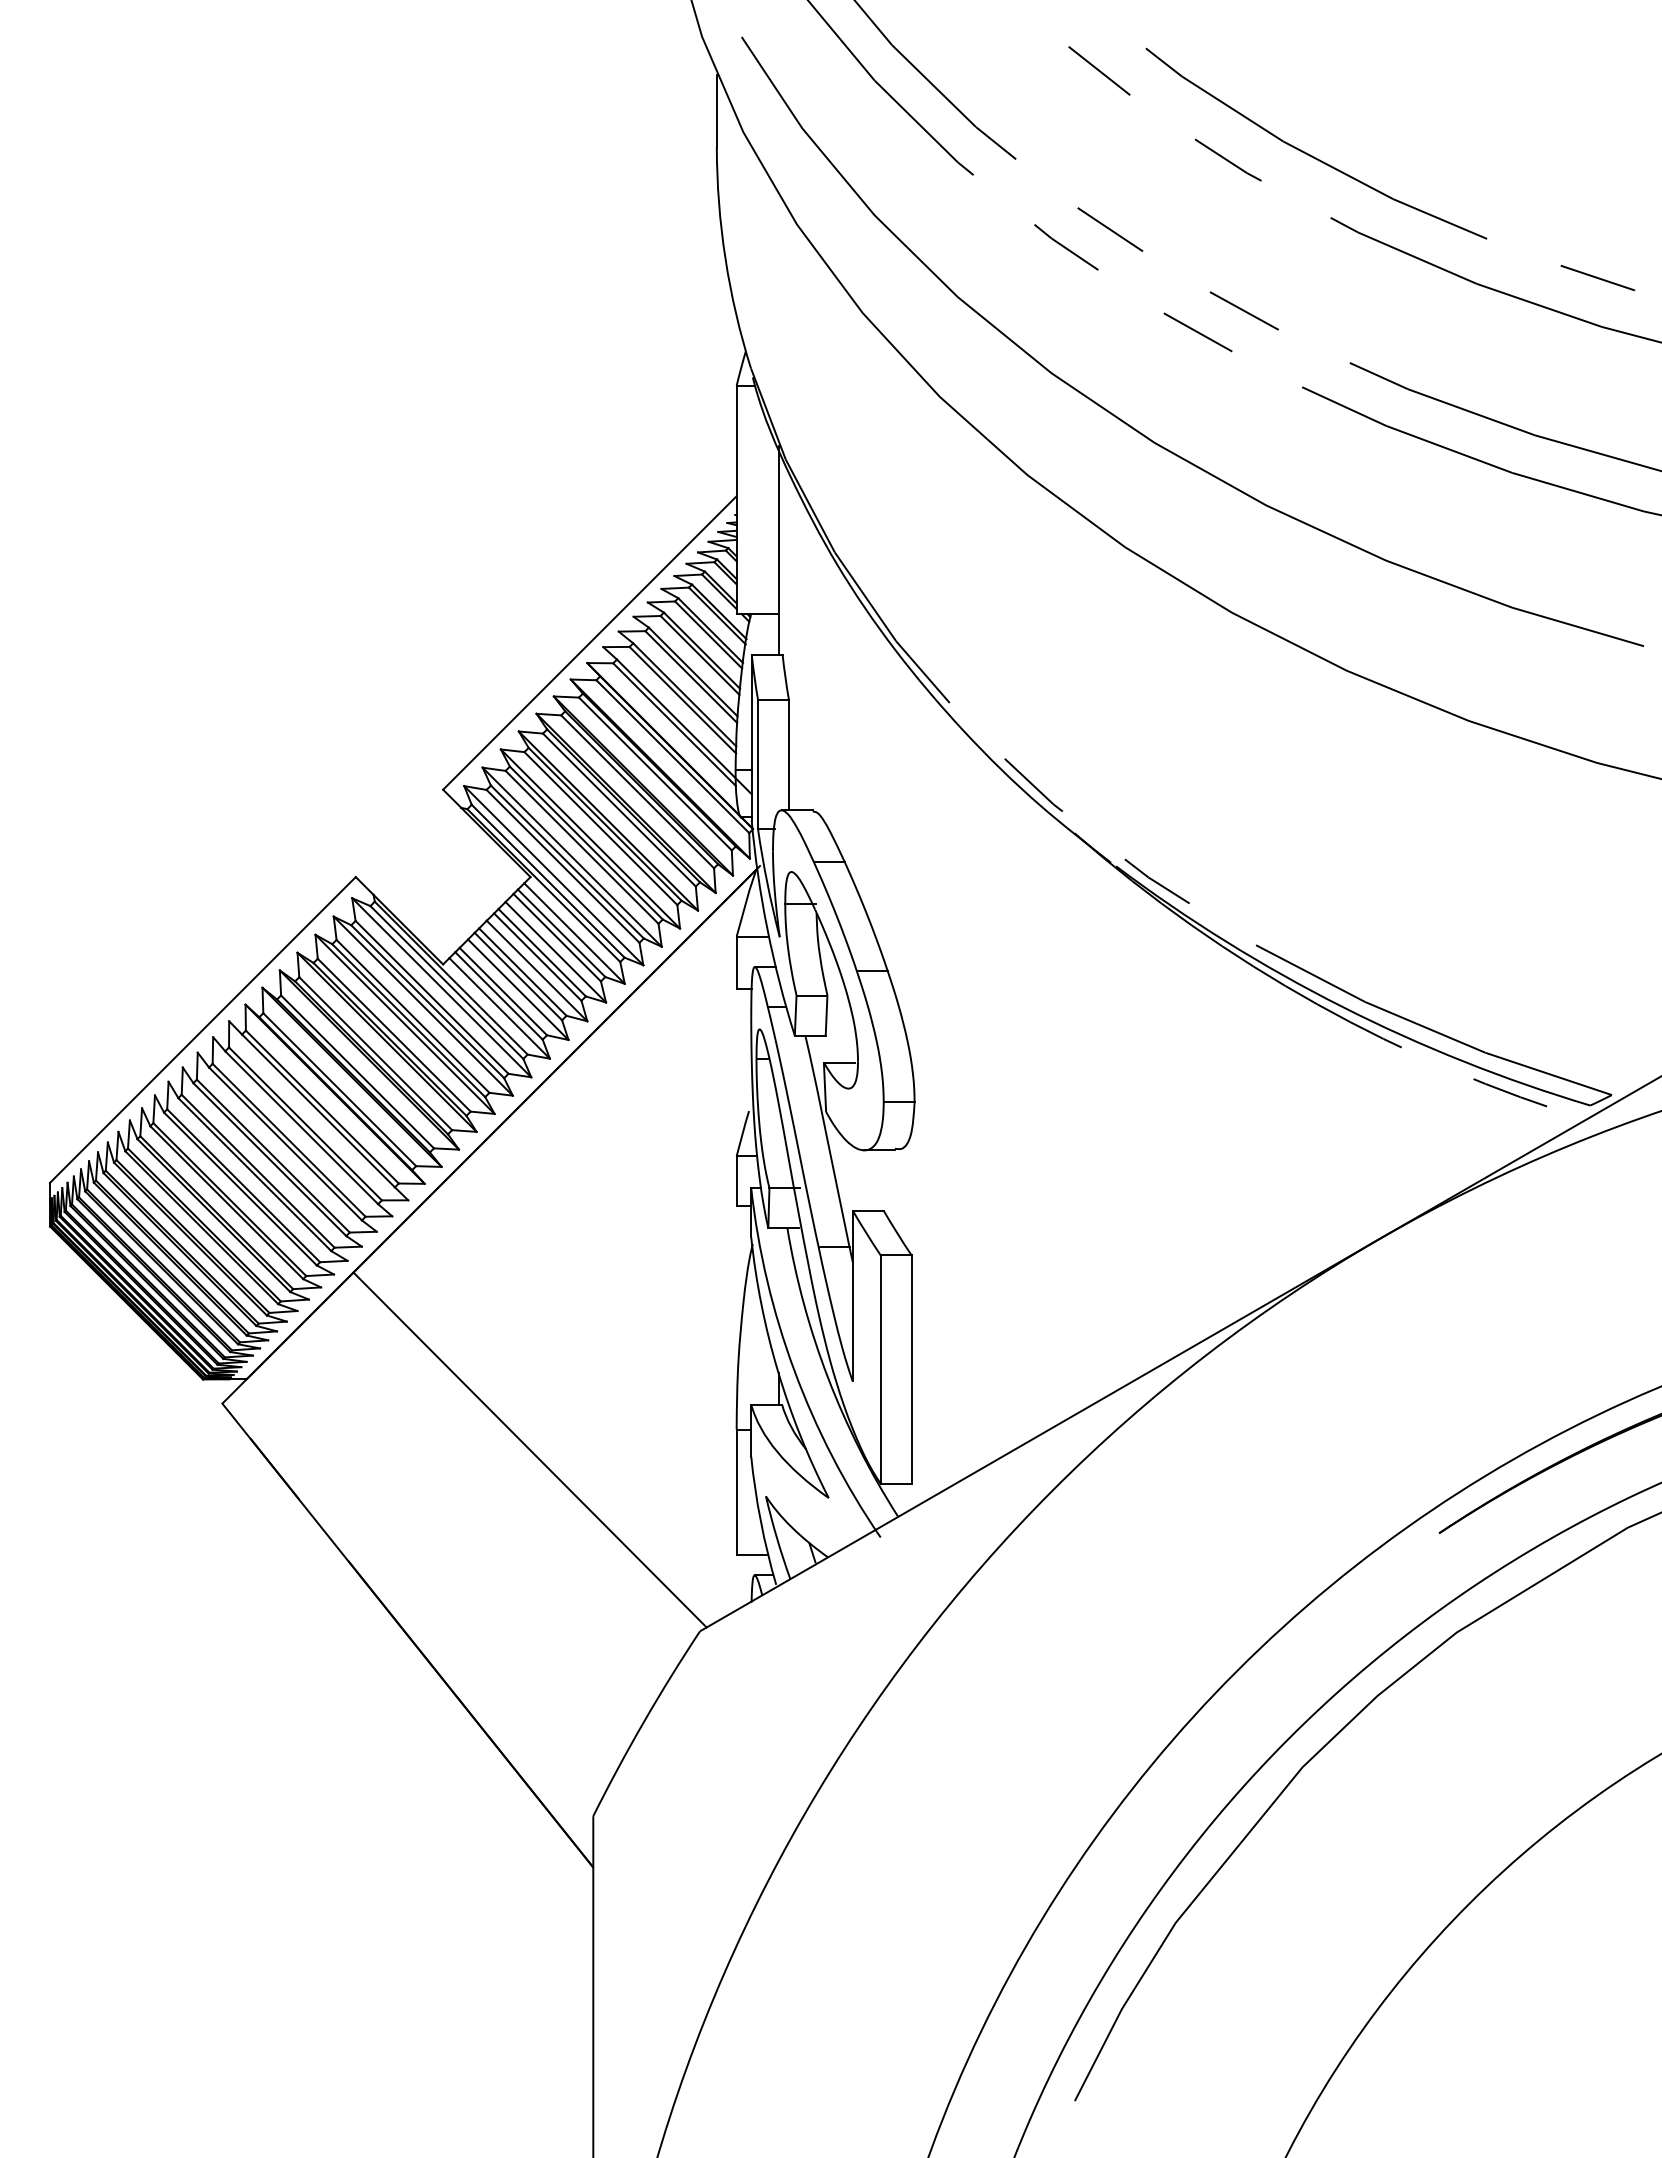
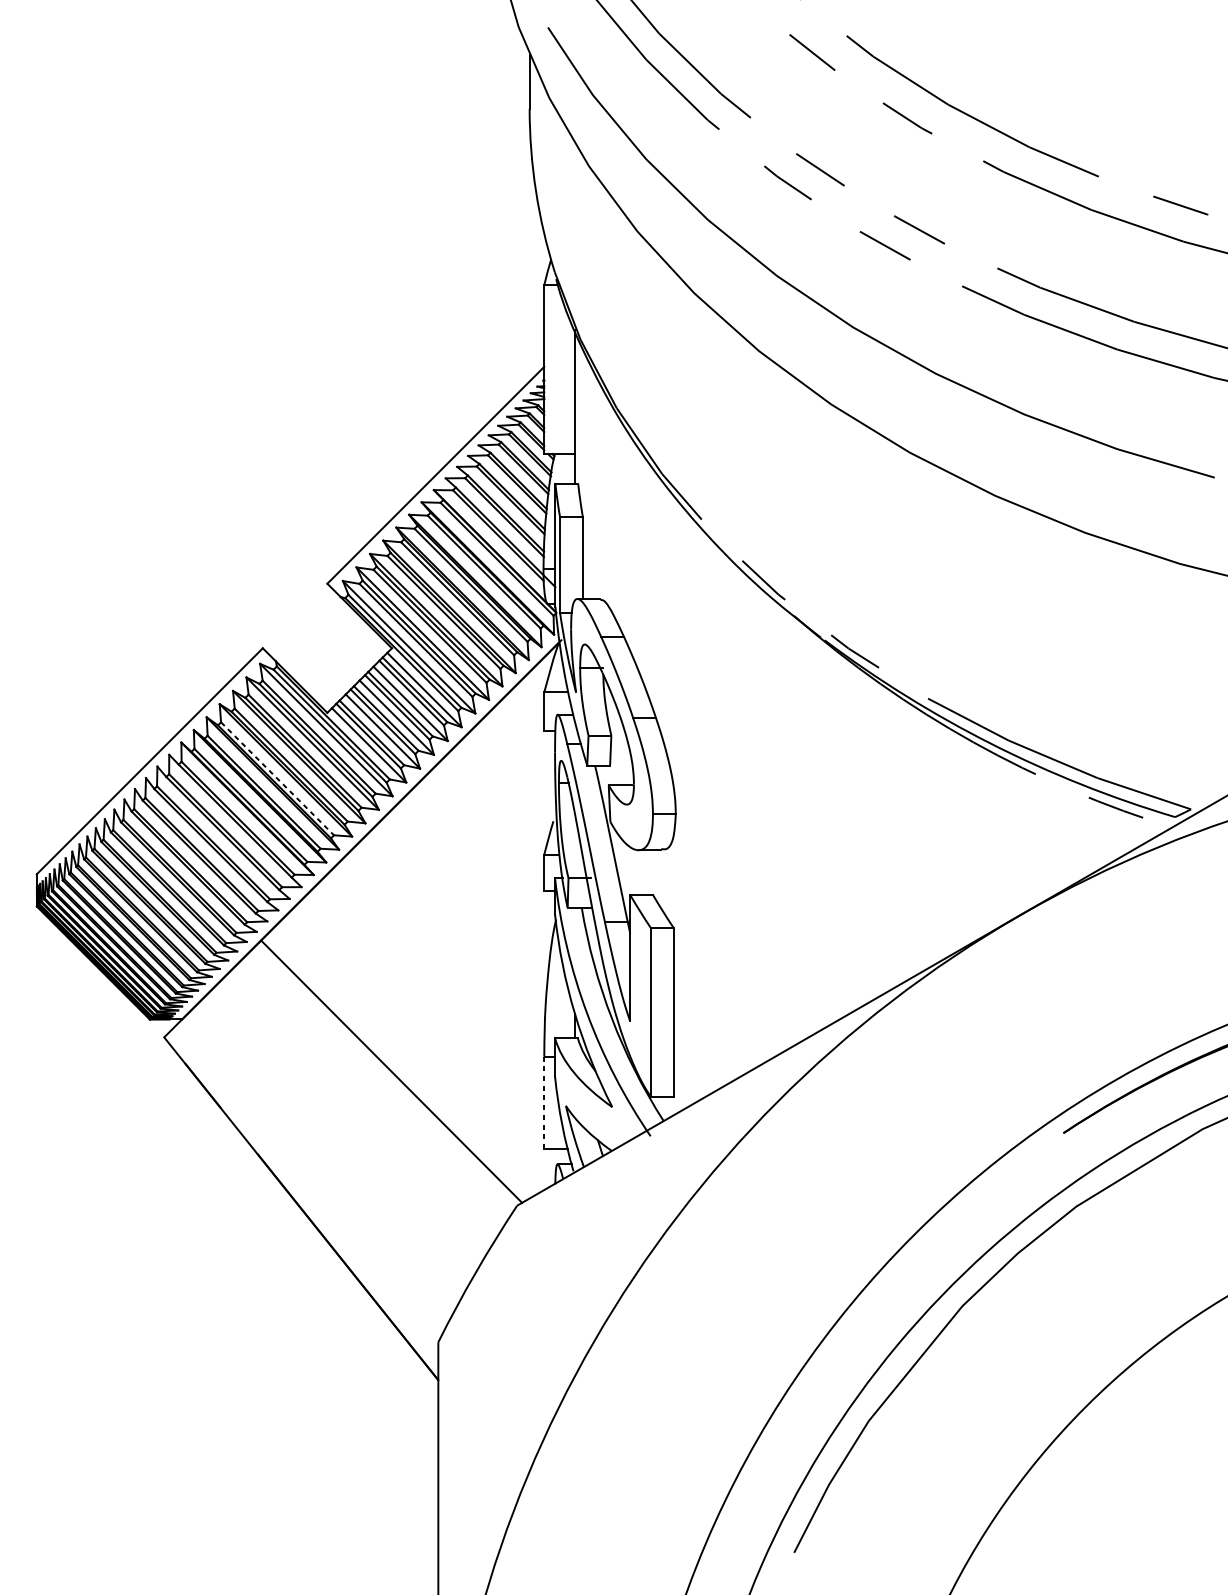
line: (376, 1054) -> (278, 779), solid -> dashed
line: (736, 1492) -> (544, 1103), solid -> dashed

